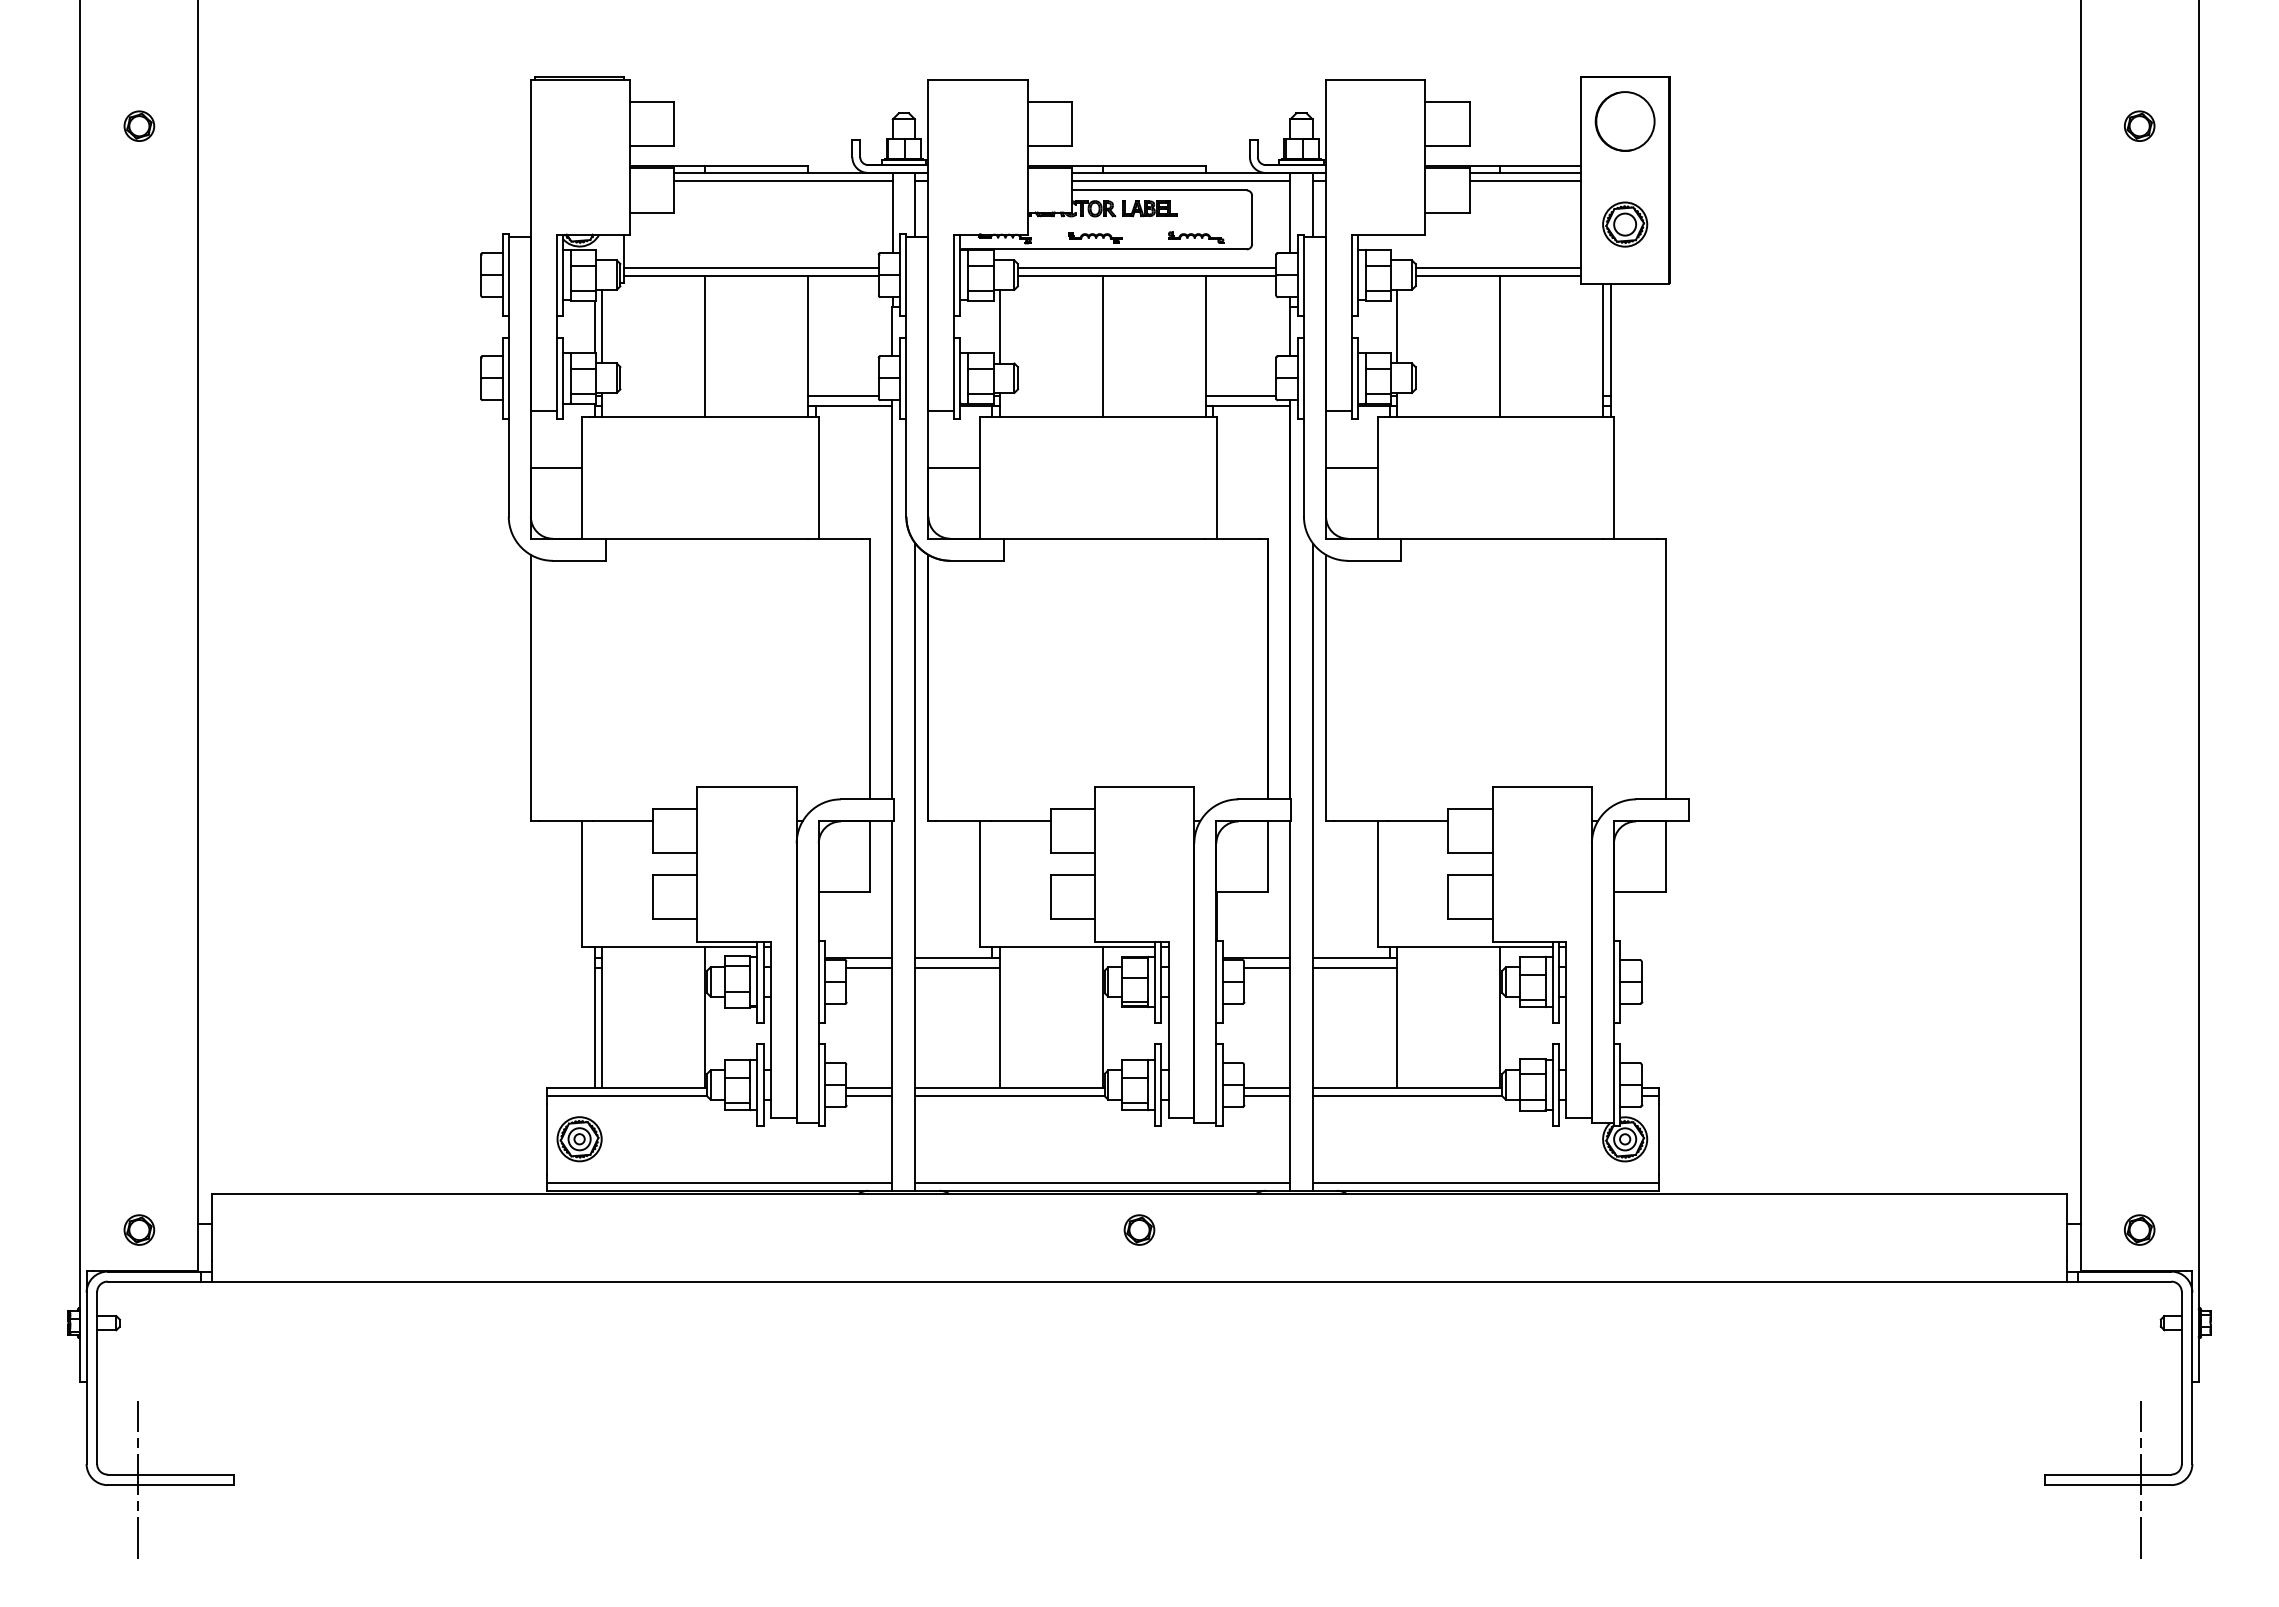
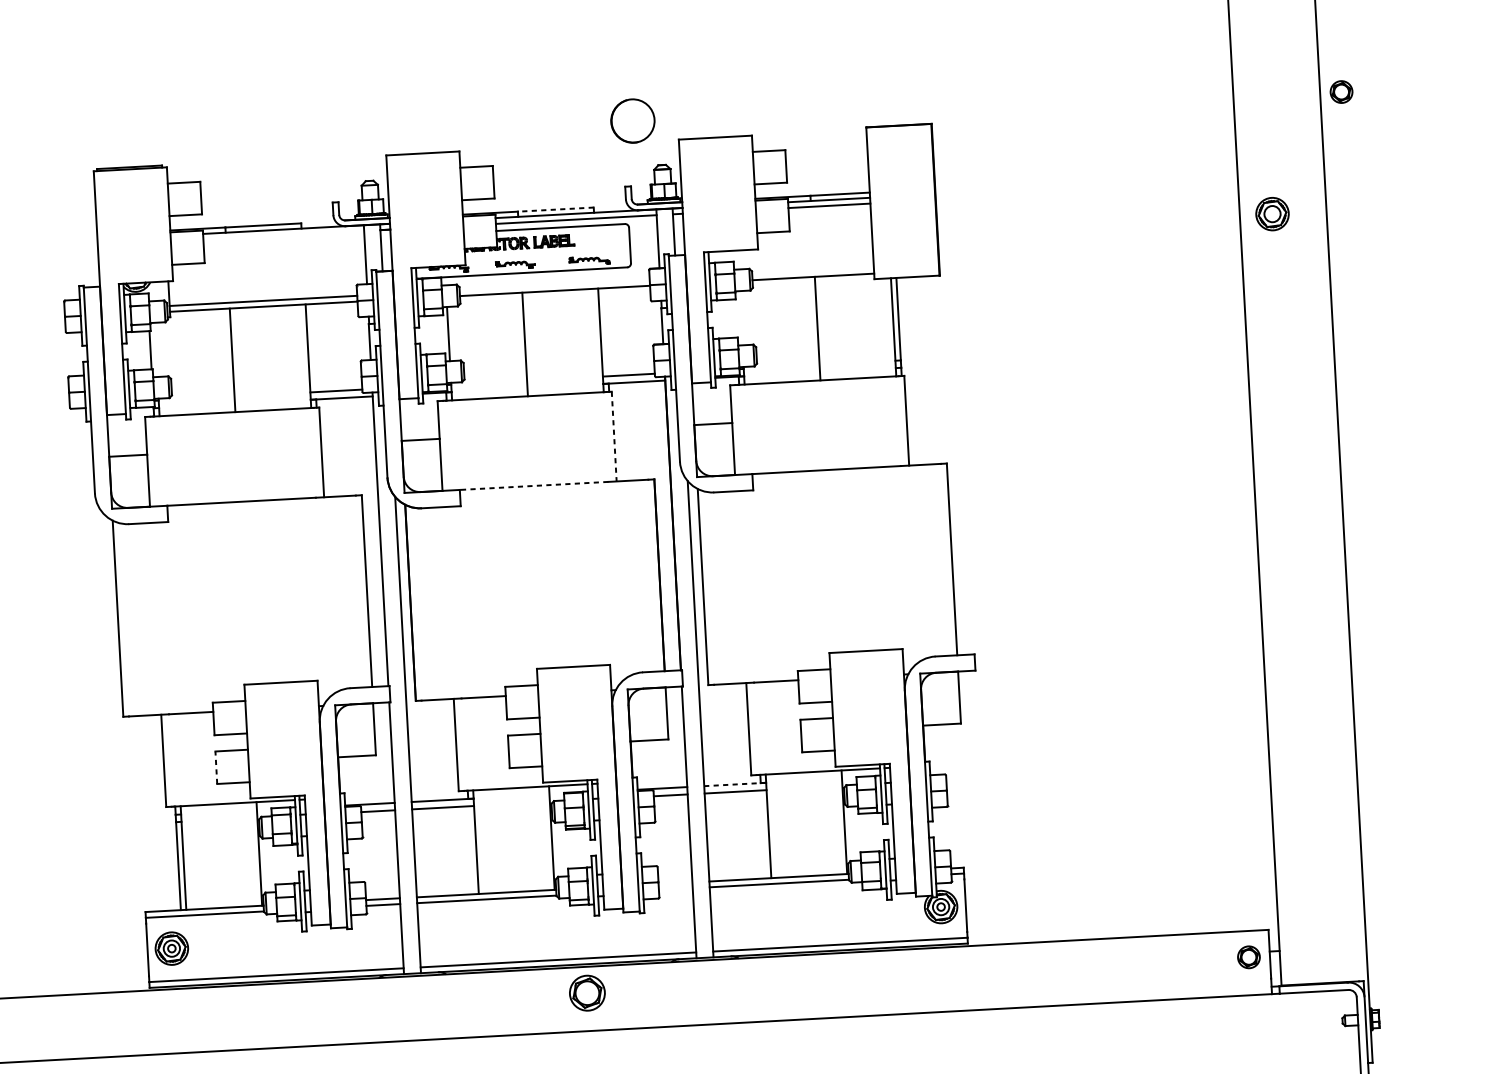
part: (1624, 121) -> (632, 121), moved
part: (2139, 125) -> (1341, 91), moved
line: (1154, 165) -> (556, 209), solid -> dashed
line: (783, 180) -> (283, 235), removed
part: (1625, 224) -> (1272, 214), moved
line: (1146, 268) -> (554, 285), removed
line: (1497, 268) -> (812, 271), removed
line: (602, 326) -> (156, 349), removed
line: (1397, 326) -> (741, 318), removed
line: (1216, 477) -> (614, 436), solid -> dashed
line: (1104, 538) -> (534, 485), solid -> dashed
line: (653, 896) -> (216, 767), solid -> dashed
line: (1354, 958) -> (734, 784), solid -> dashed
line: (1266, 1087) -> (675, 883), removed
line: (1266, 1095) -> (675, 889), removed
part: (1139, 1229) -> (587, 992), size x1.6
part: (2139, 1229) -> (1248, 956), moved

